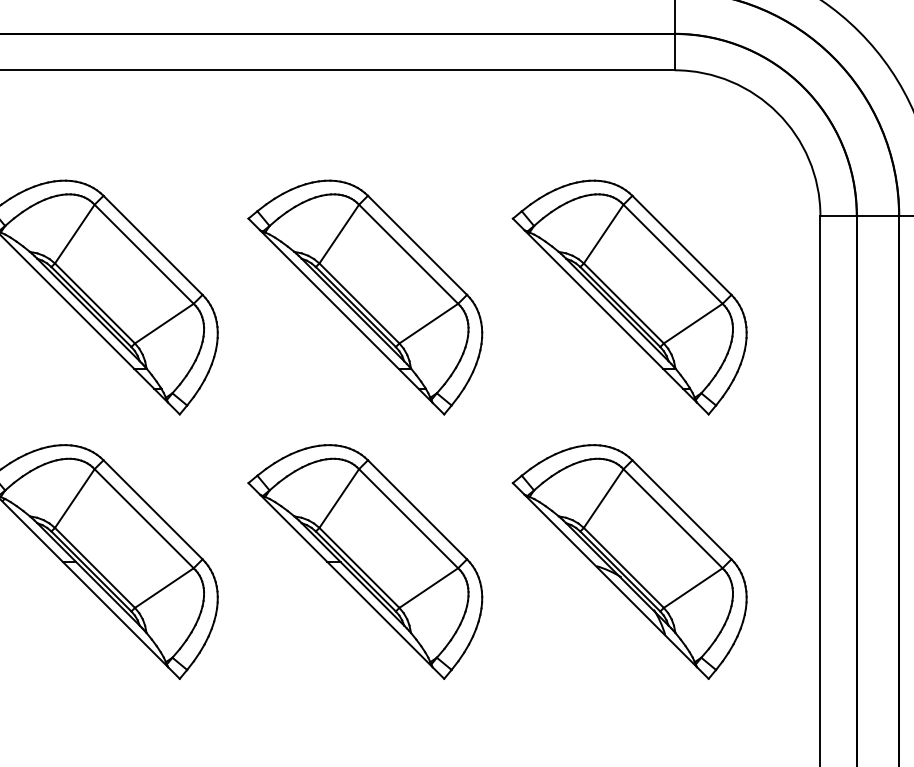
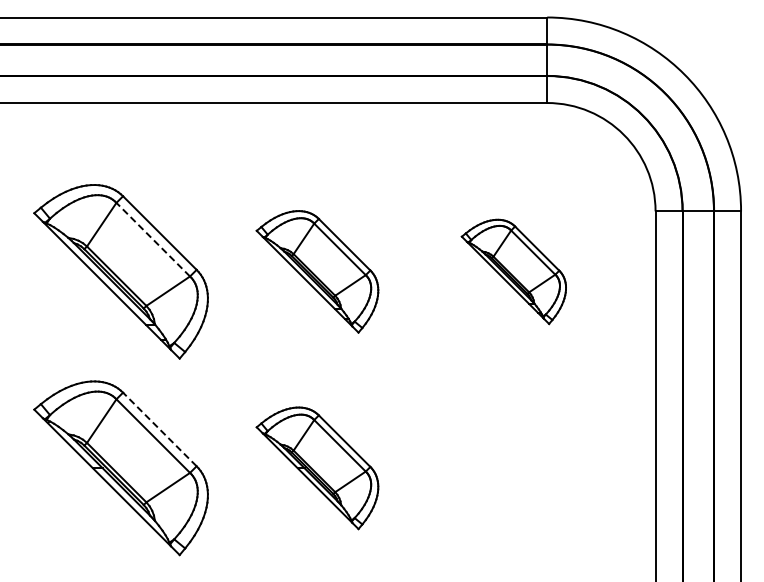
line: (143, 254) -> (152, 239), solid -> dashed
part: (365, 297) -> (317, 271), size x0.7
part: (629, 297) -> (513, 271), size x0.6
line: (152, 509) -> (159, 429), solid -> dashed
part: (365, 562) -> (317, 468), size x0.7
part: (629, 562) -> (513, 468), removed

